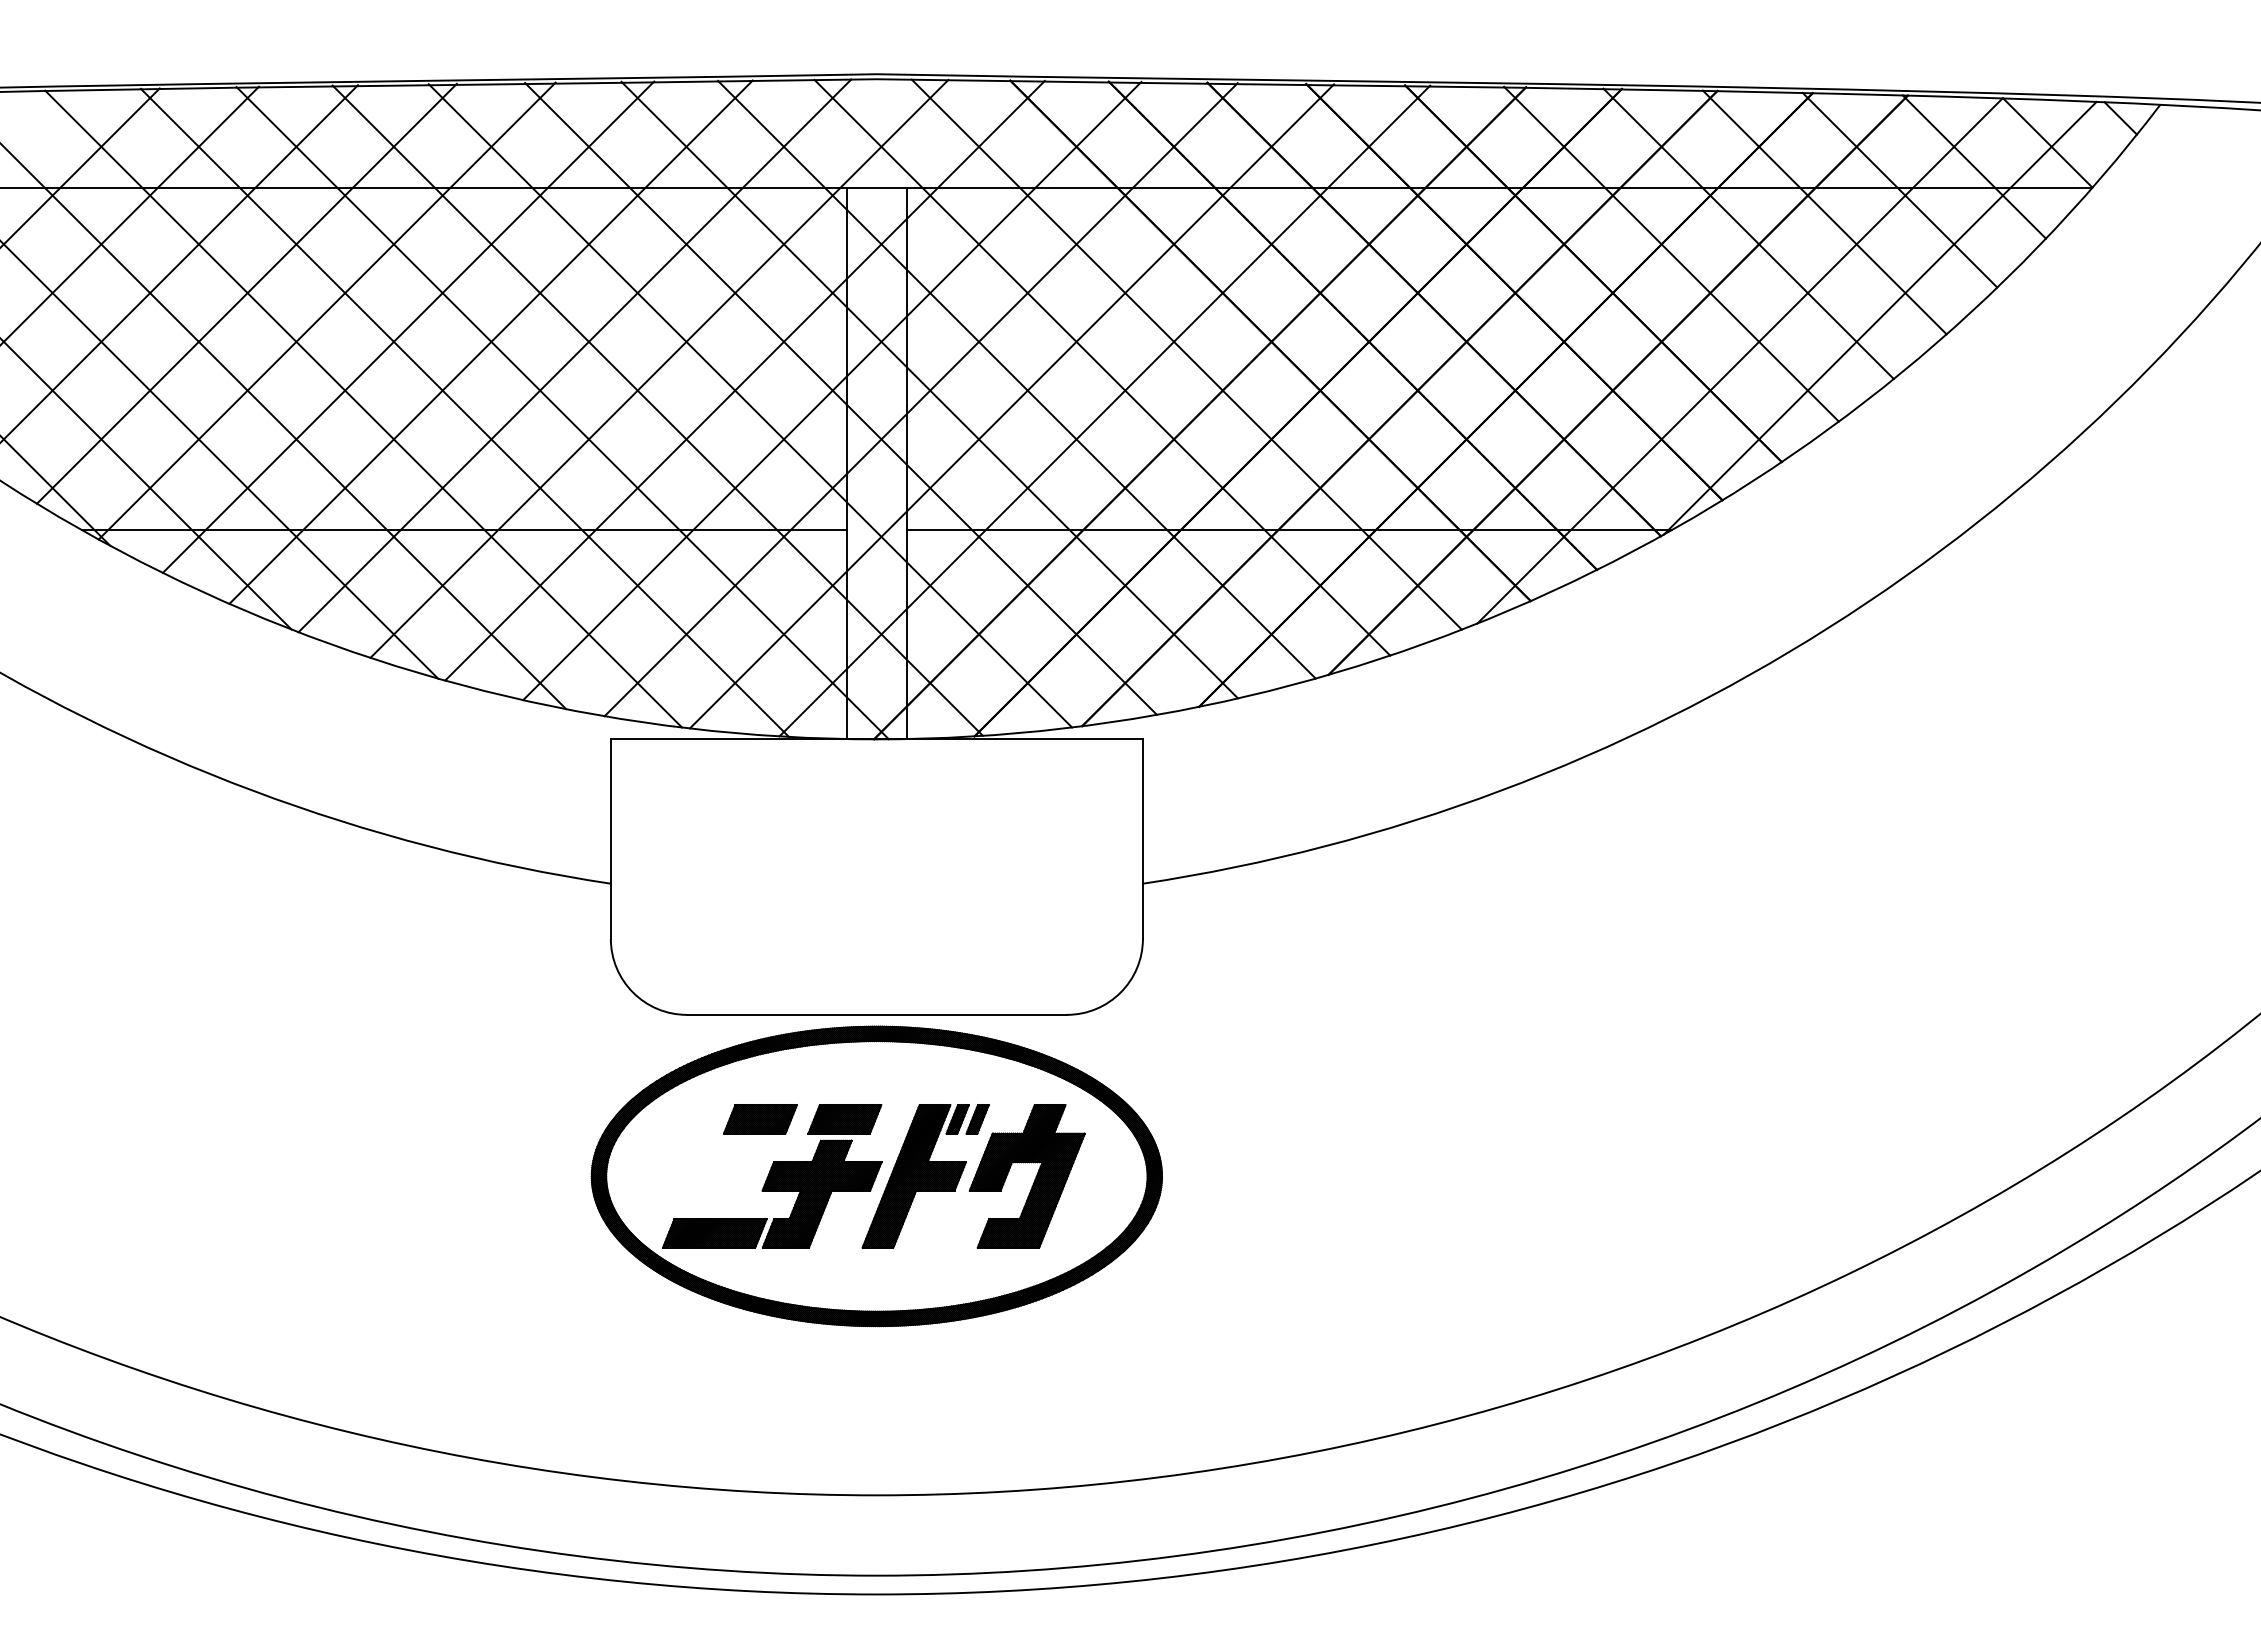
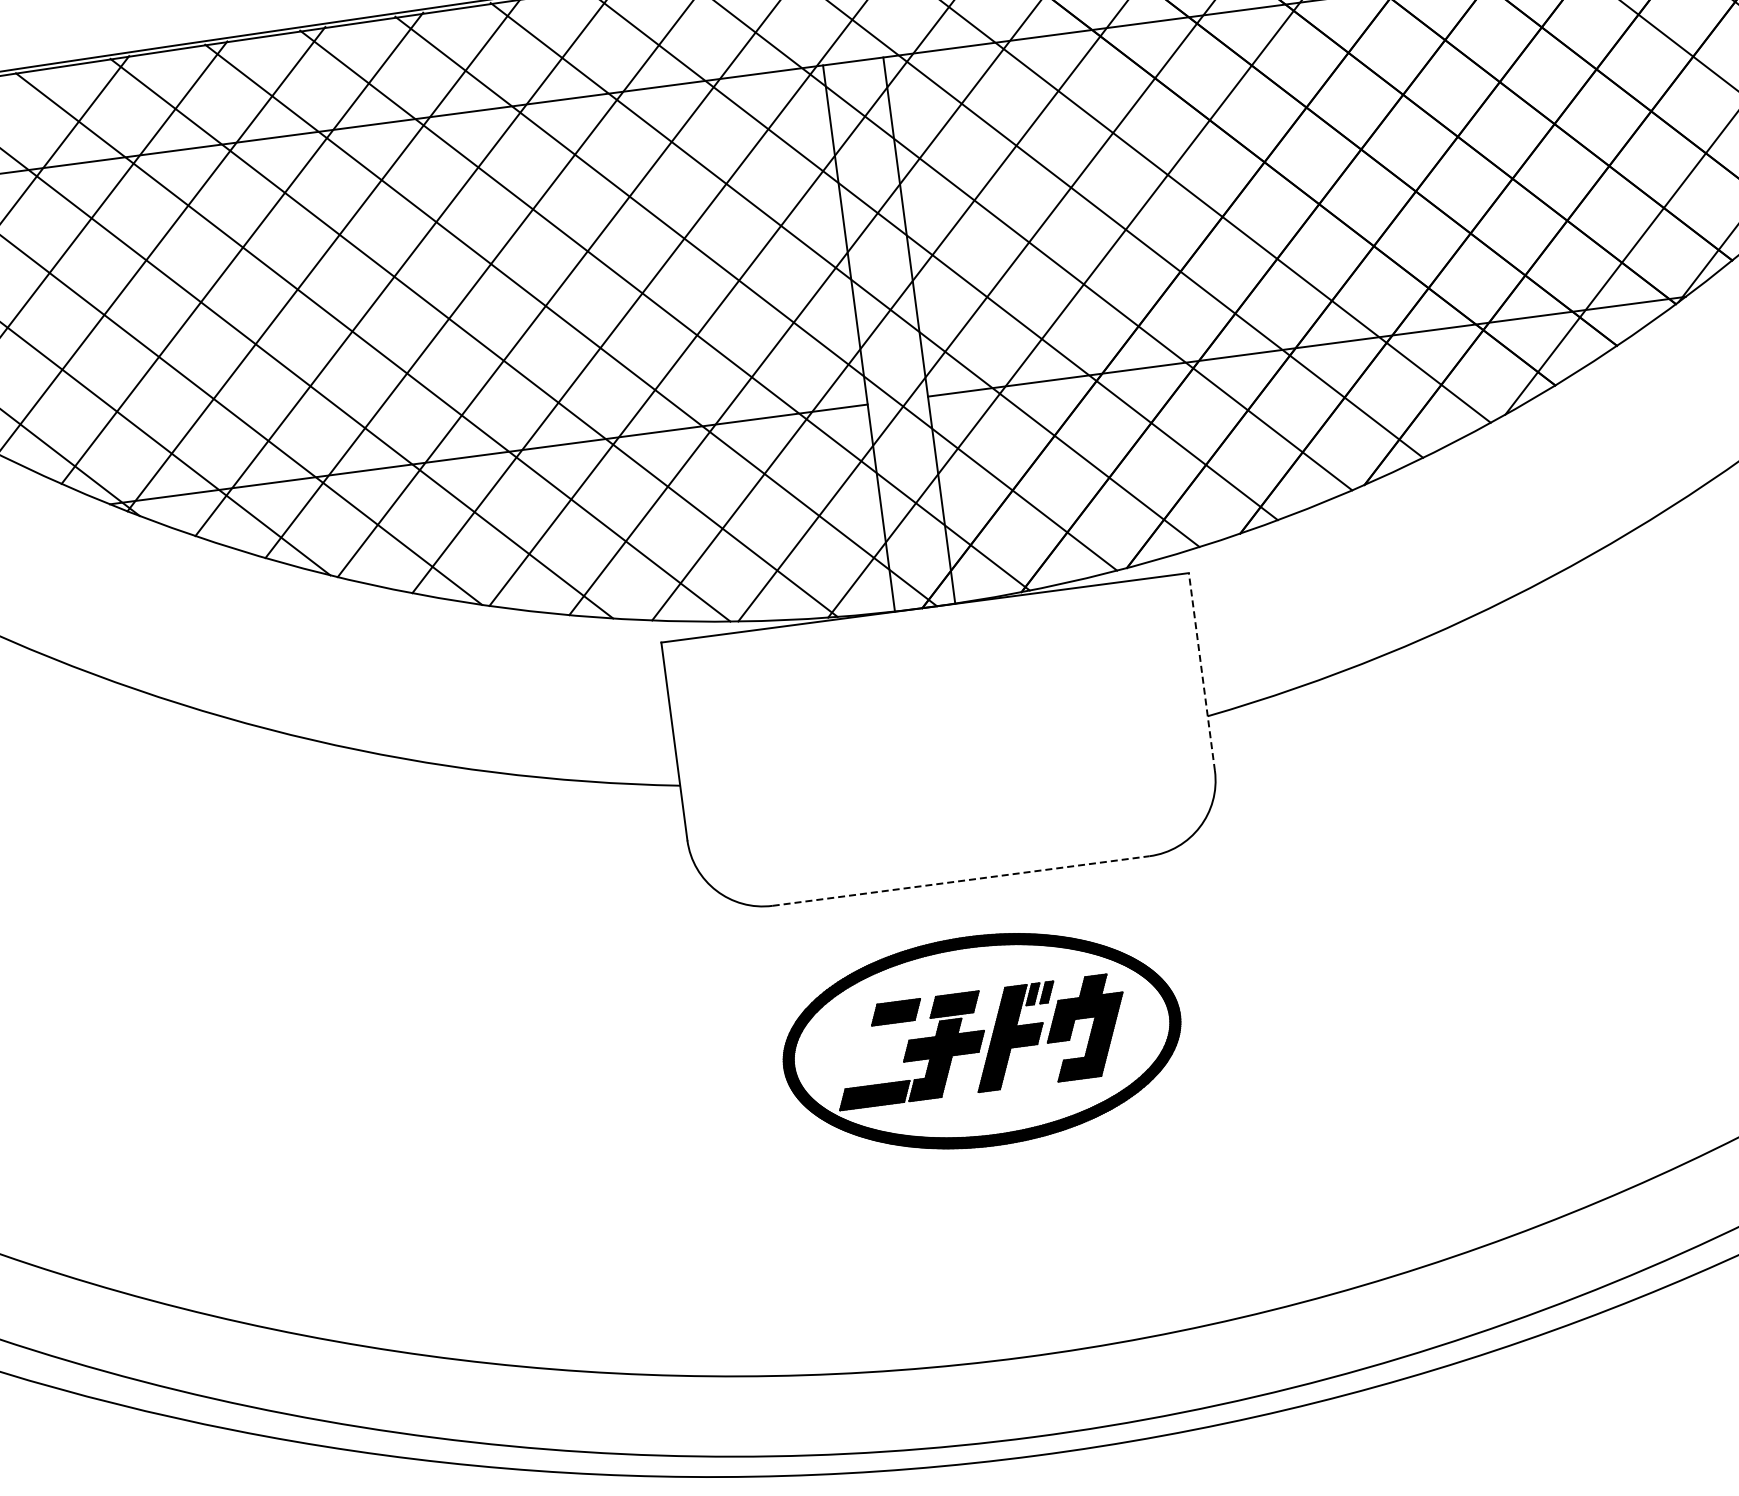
line: (1142, 839) -> (1201, 672), solid -> dashed
line: (877, 1014) -> (961, 880), solid -> dashed
part: (876, 1176) -> (981, 1041), size x0.7

